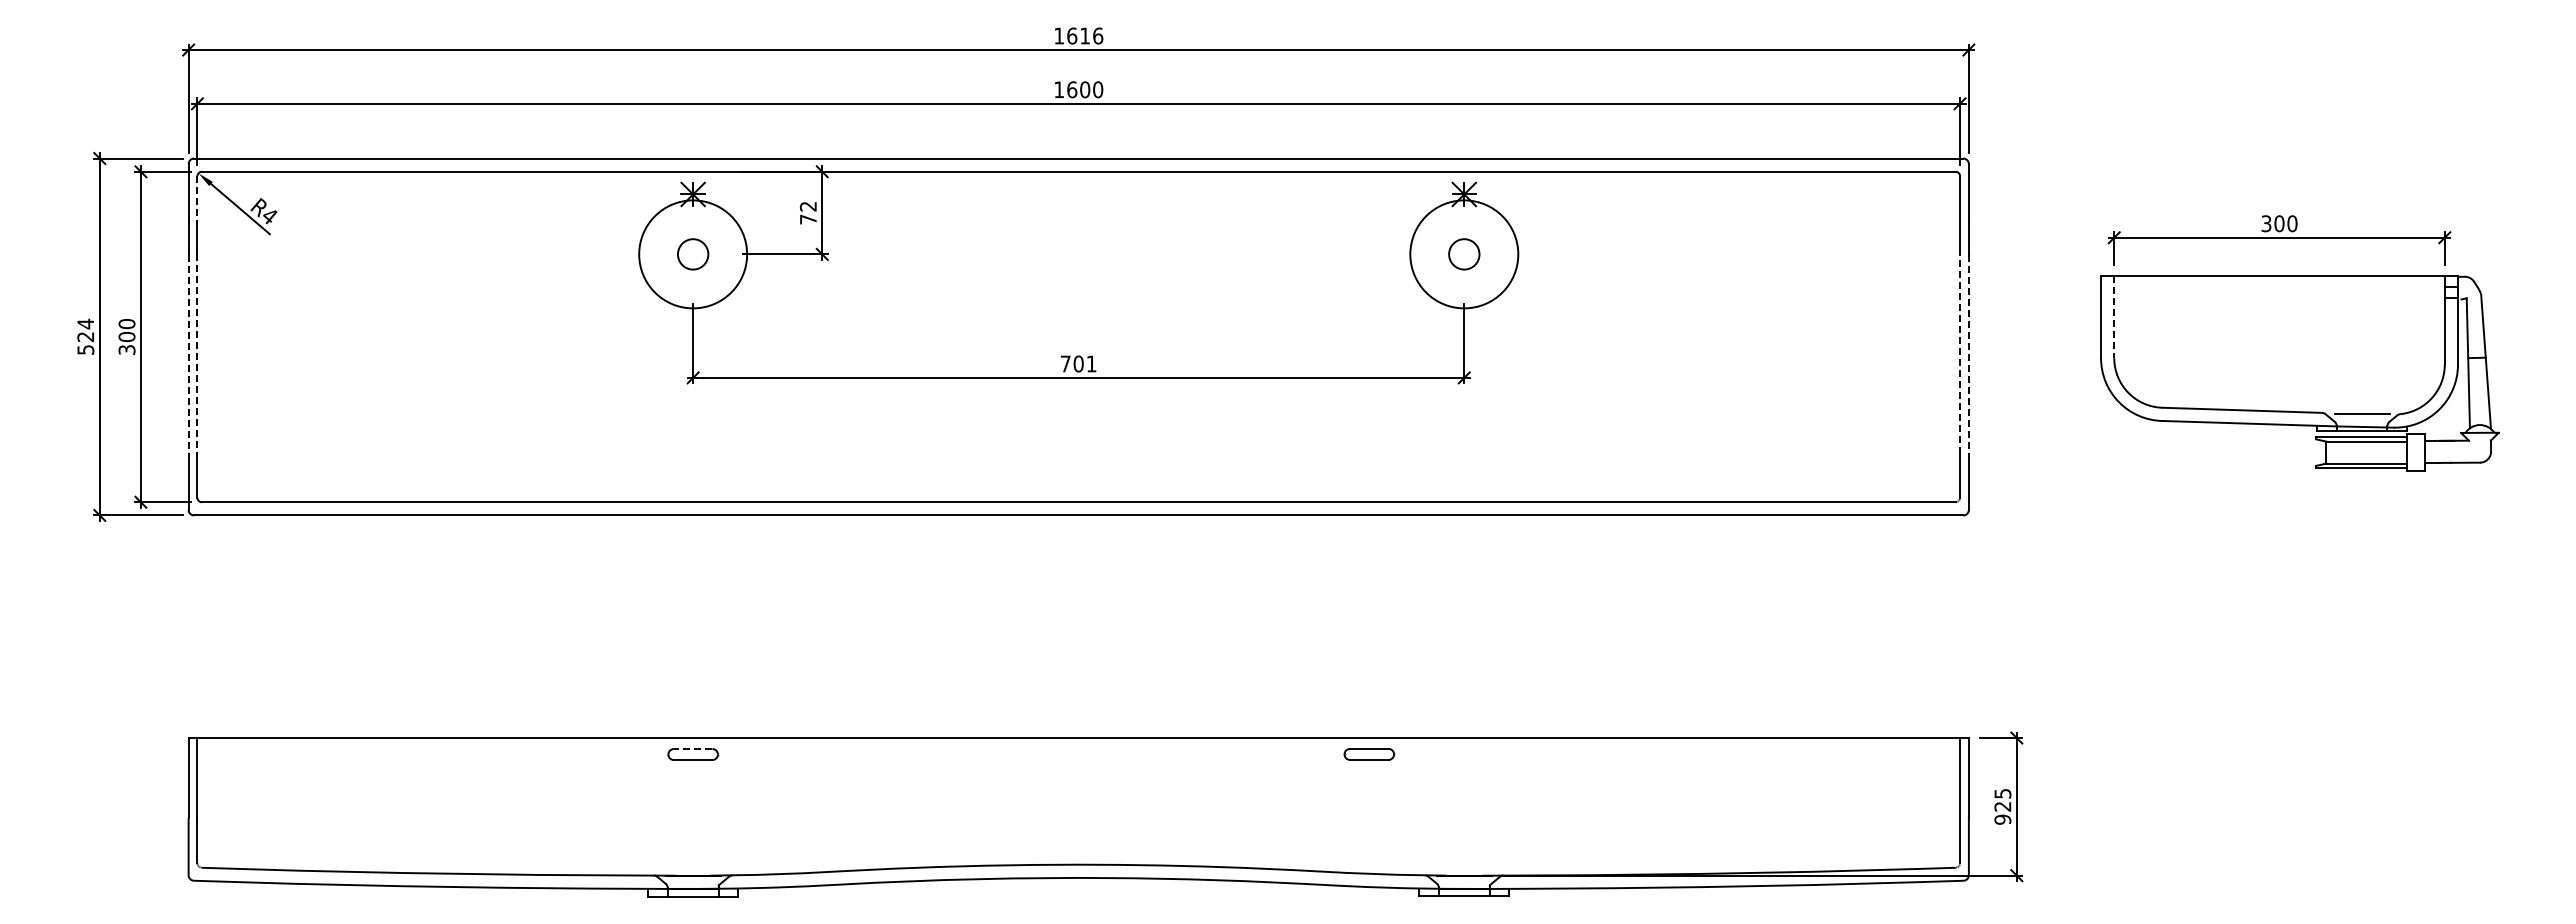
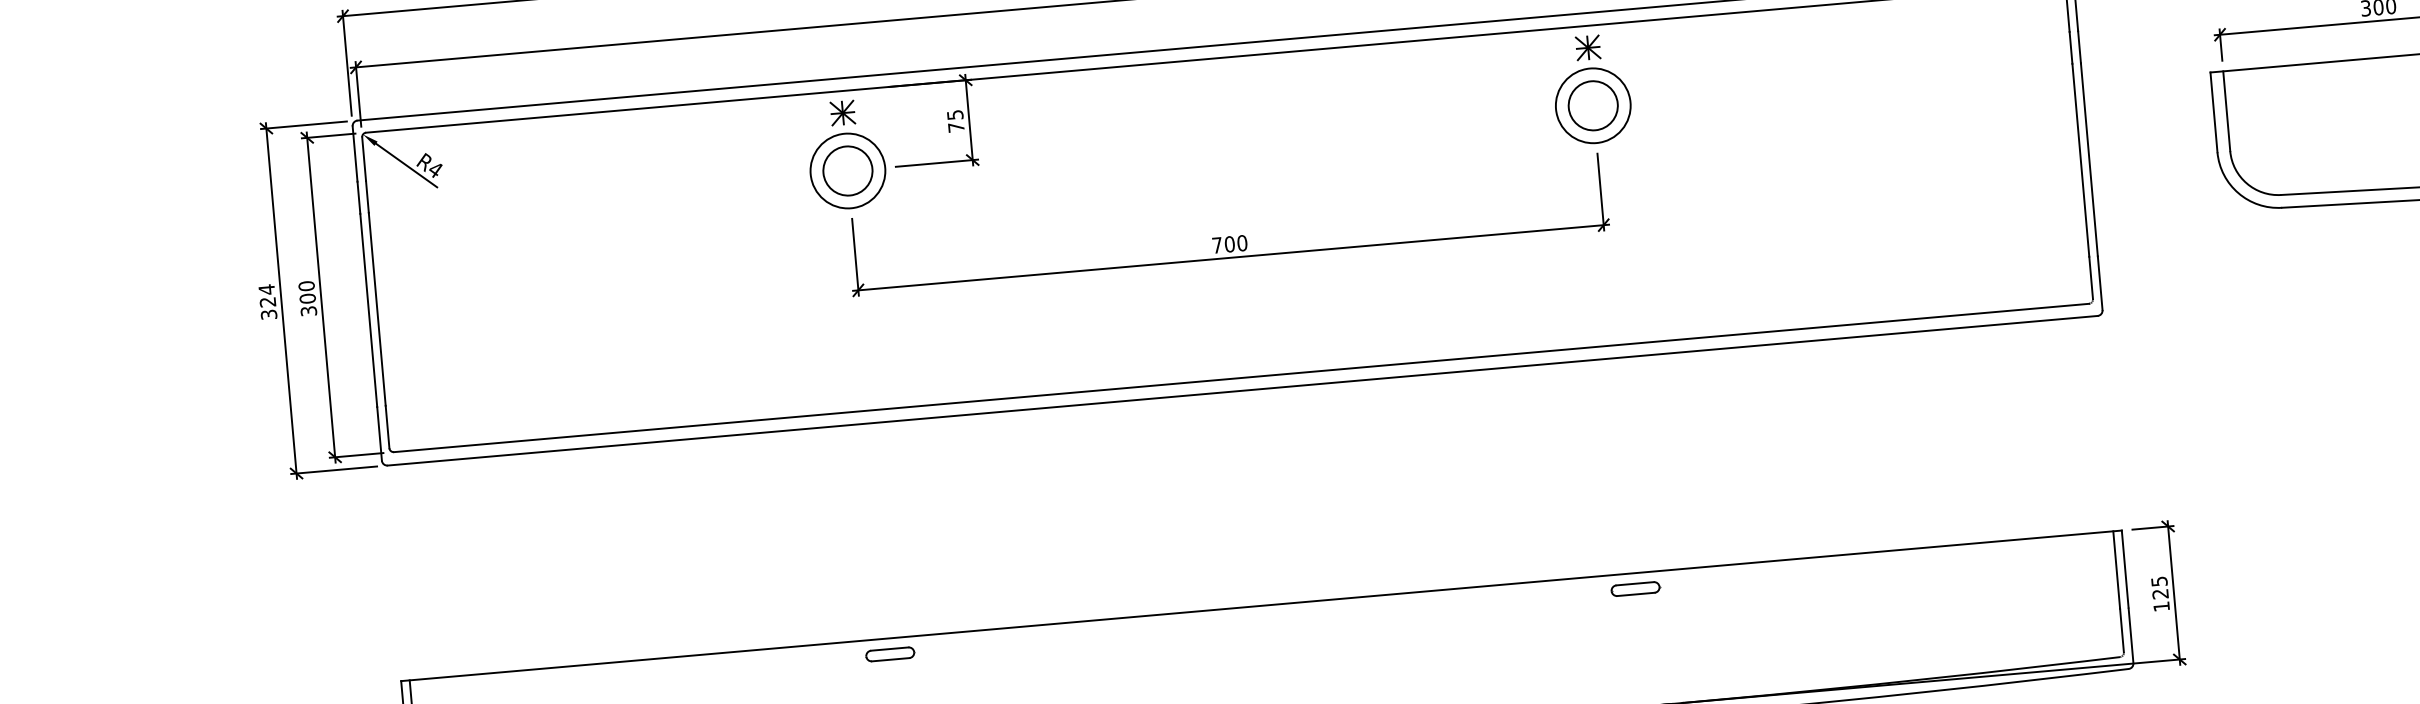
line: (197, 198) -> (364, 158), dashed -> solid
text: (807, 206) -> (954, 115), 72 -> 75
circle: (692, 253) -> (847, 170), size x0.71
circle: (1463, 253) -> (1592, 105), size x0.71
circle: (692, 254) -> (847, 171), size x1.67
circle: (1463, 254) -> (1592, 105), size x1.67
line: (2114, 317) -> (2227, 111), dashed -> solid
text: (85, 349) -> (268, 314), 524 -> 324
line: (188, 354) -> (368, 310), dashed -> solid
line: (197, 354) -> (377, 309), dashed -> solid
line: (1960, 354) -> (2081, 160), dashed -> solid
line: (1968, 354) -> (2089, 159), dashed -> solid
text: (1091, 363) -> (1242, 242), 701 -> 700
line: (692, 749) -> (889, 649), dashed -> solid
part: (1369, 754) -> (1635, 589), moved
text: (2002, 819) -> (2161, 606), 925 -> 125

